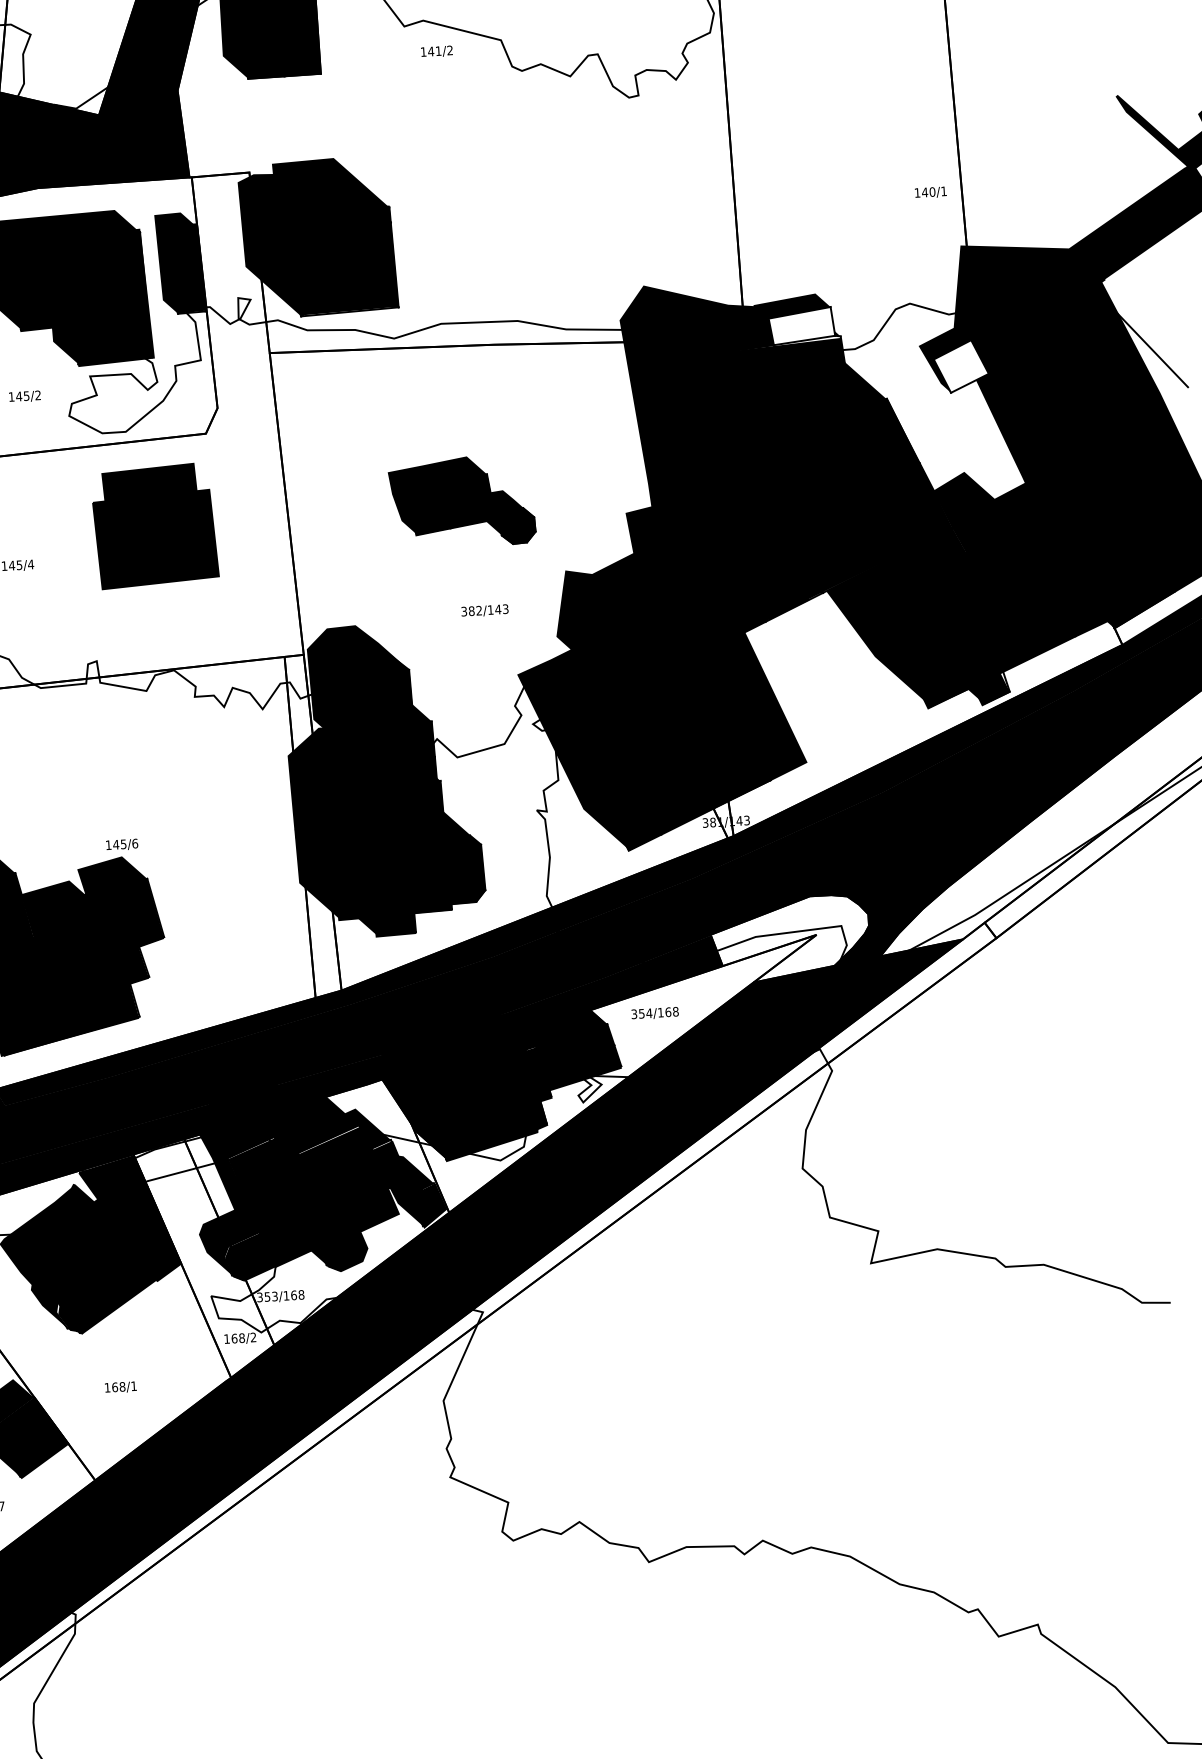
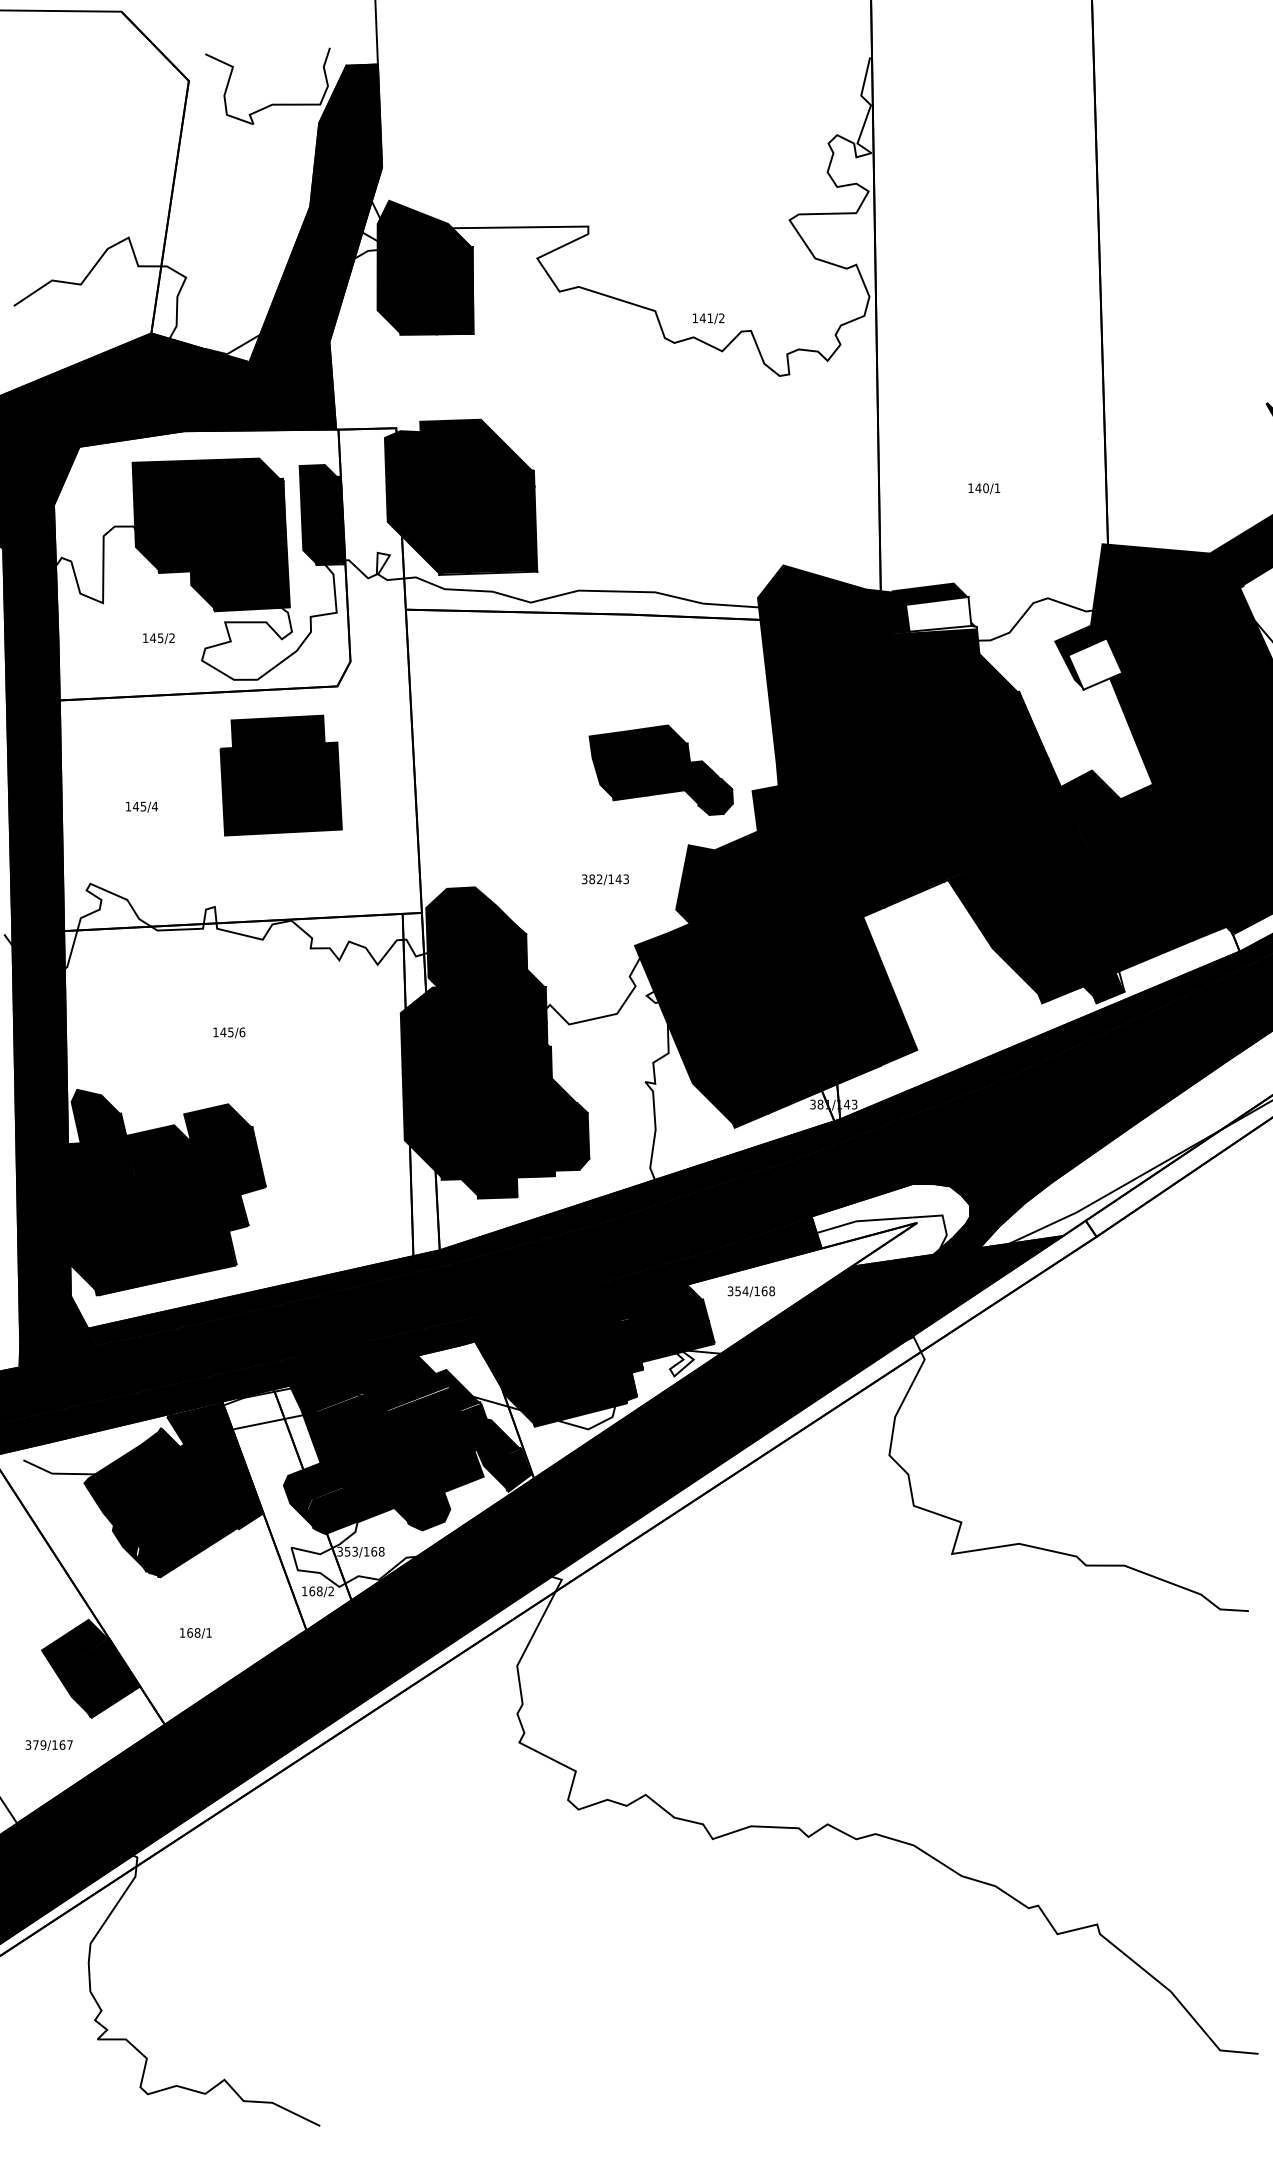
text: (436, 51) -> (708, 318), moved
text: (931, 192) -> (984, 488), moved
part: (461, 501) -> (660, 769), moved
text: (122, 844) -> (229, 1032), moved

